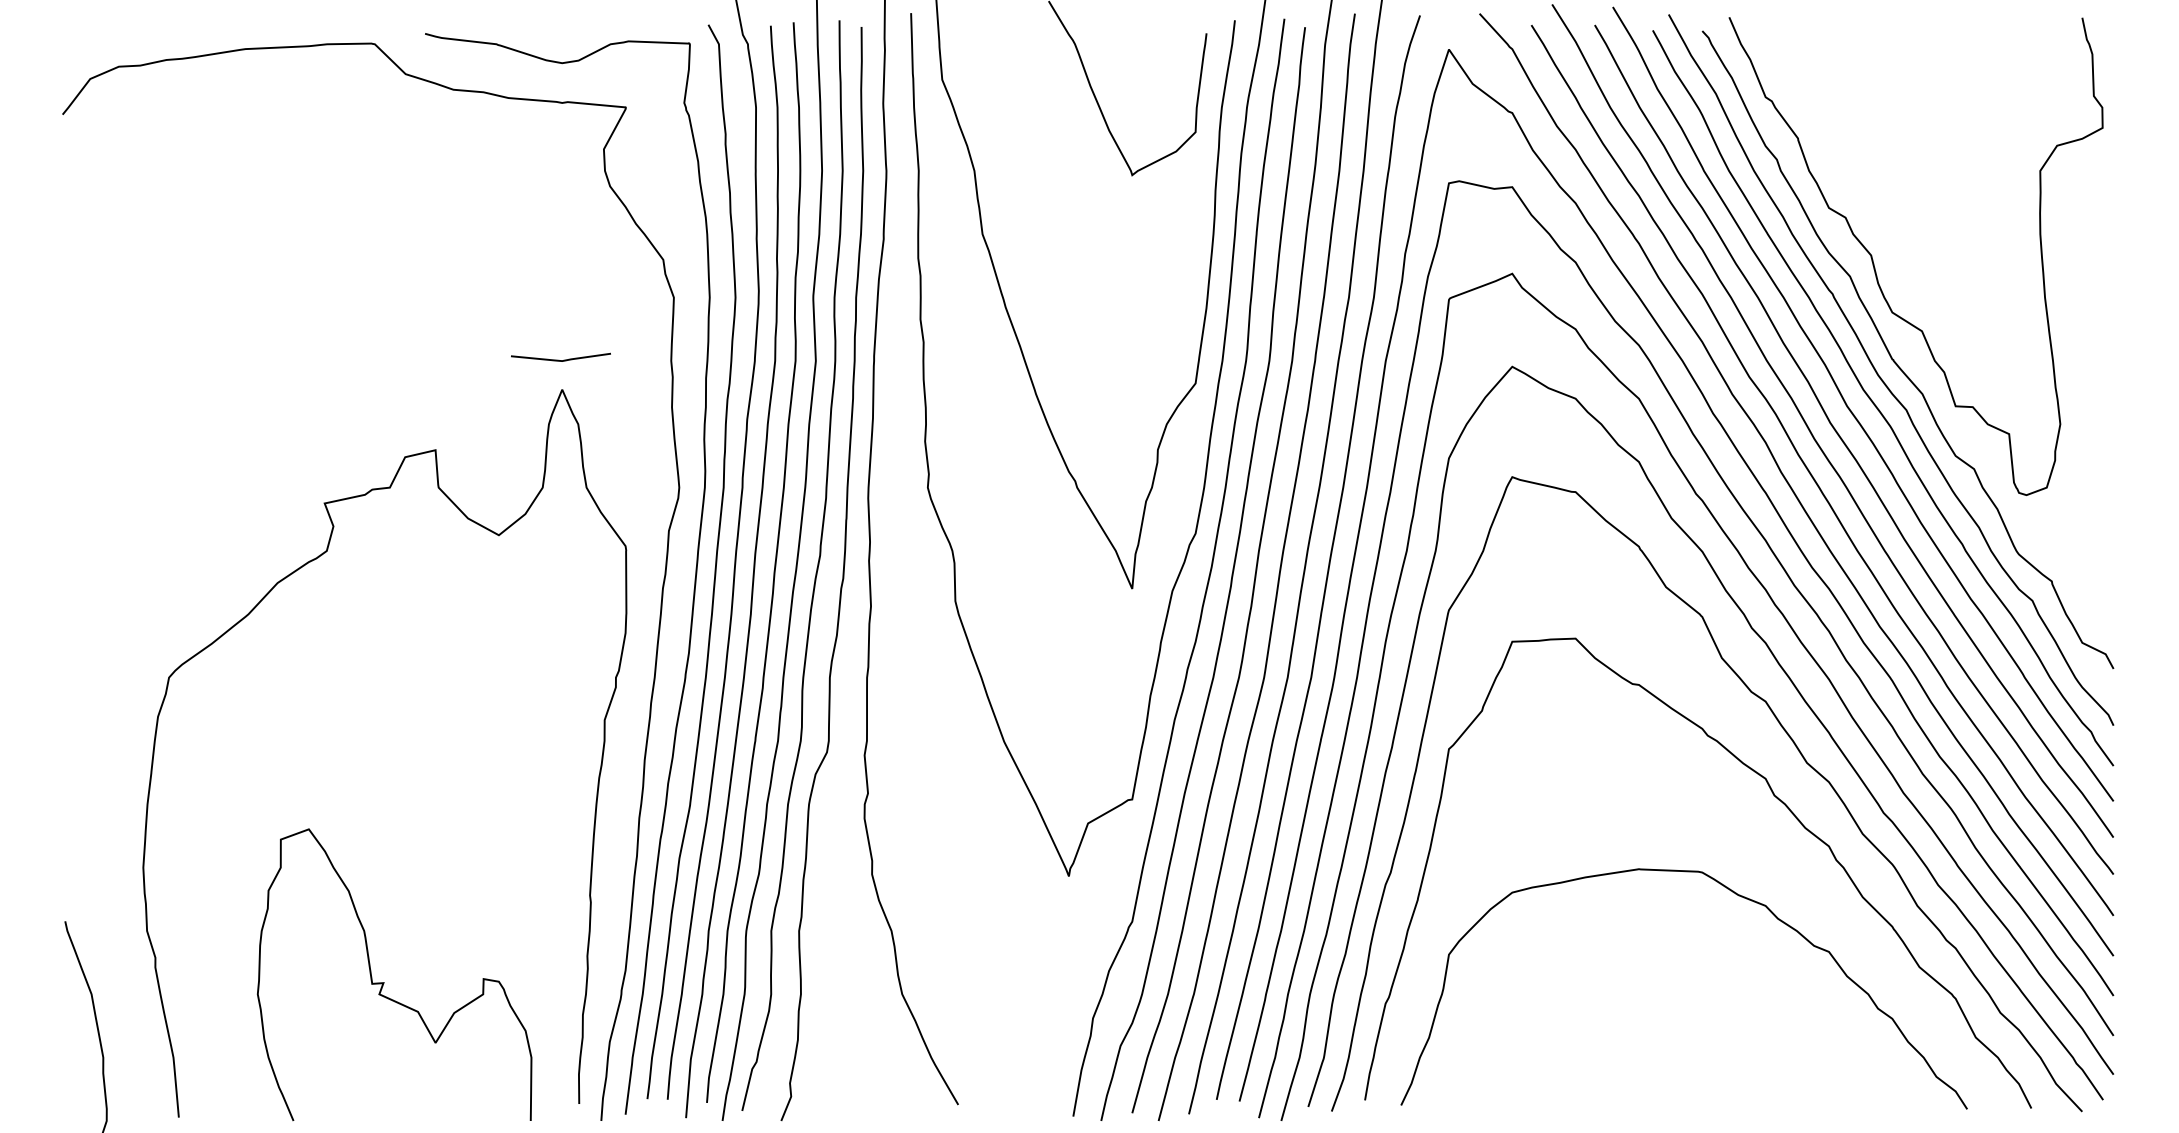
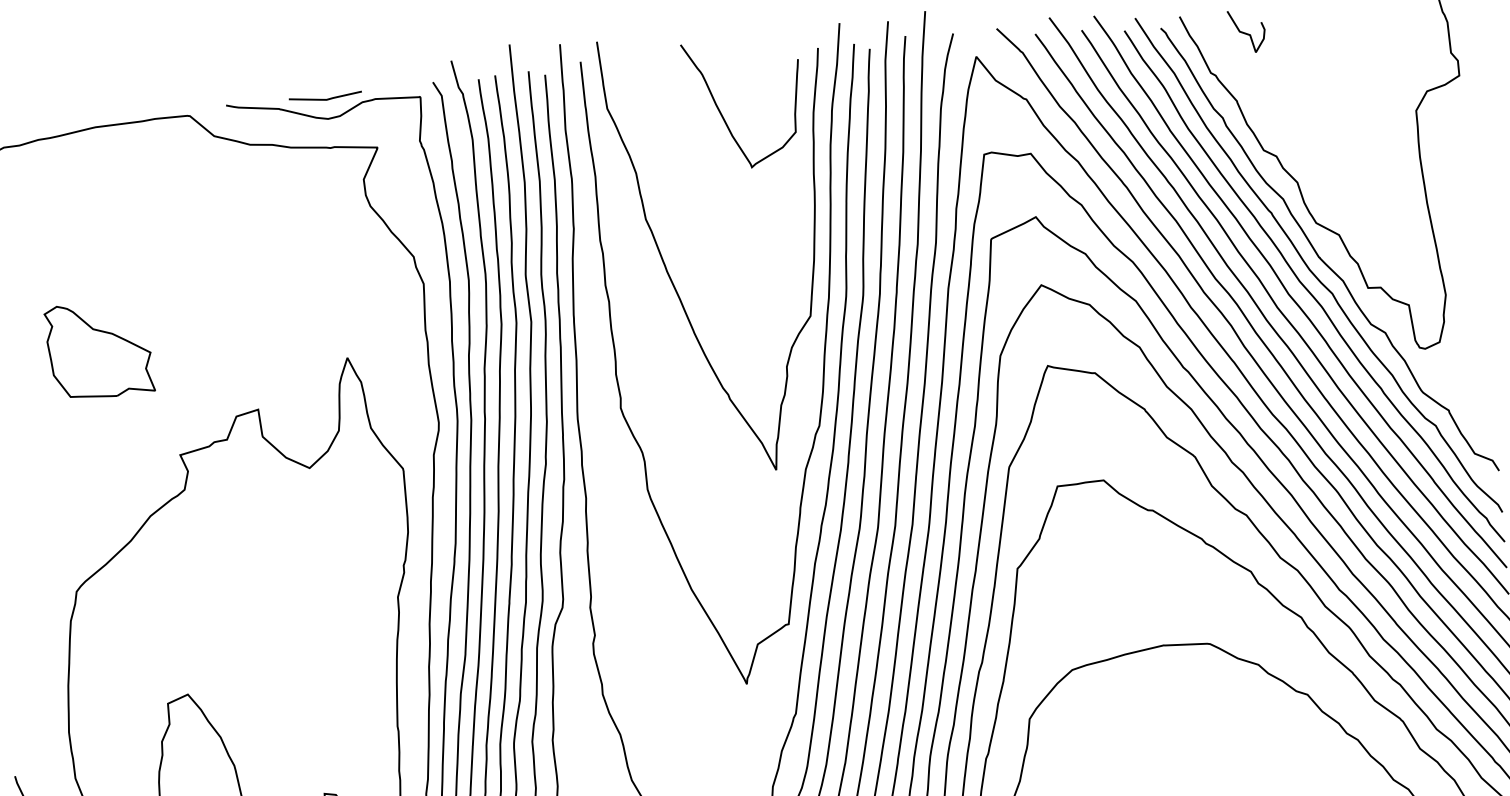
curve: (1817, 46) -> (1245, 32), added
part: (226, 352) -> (99, 350), added
line: (558, 359) -> (323, 98), moved

